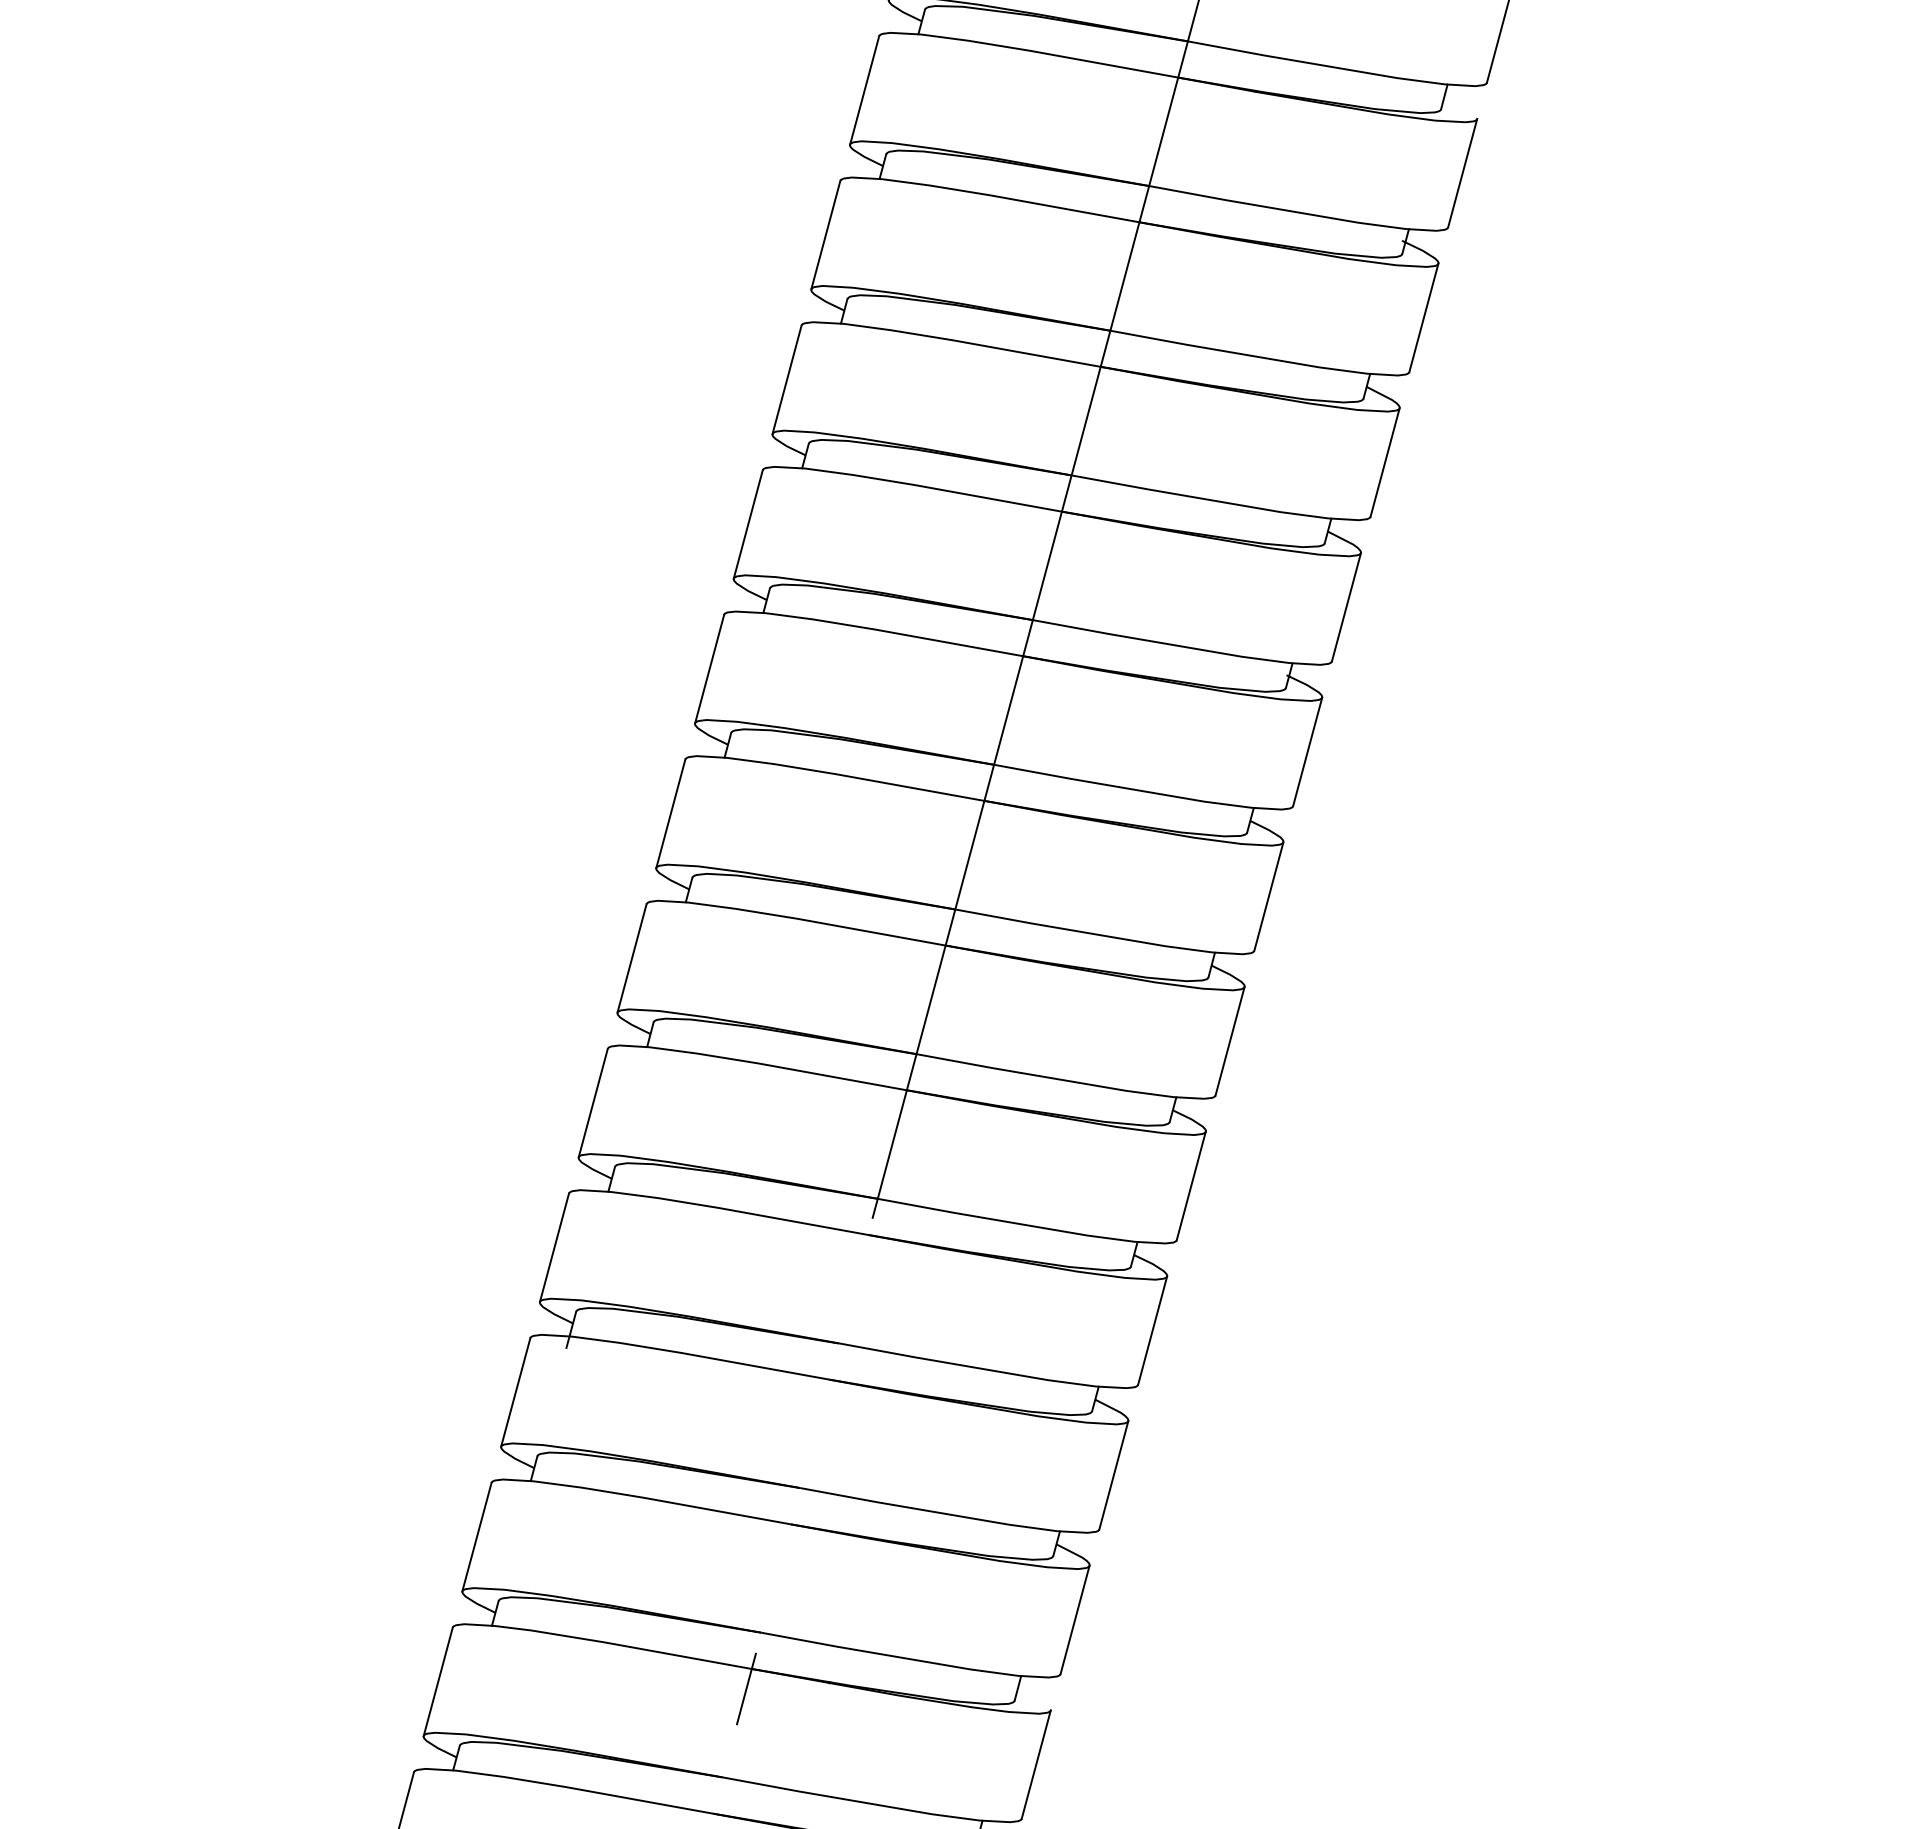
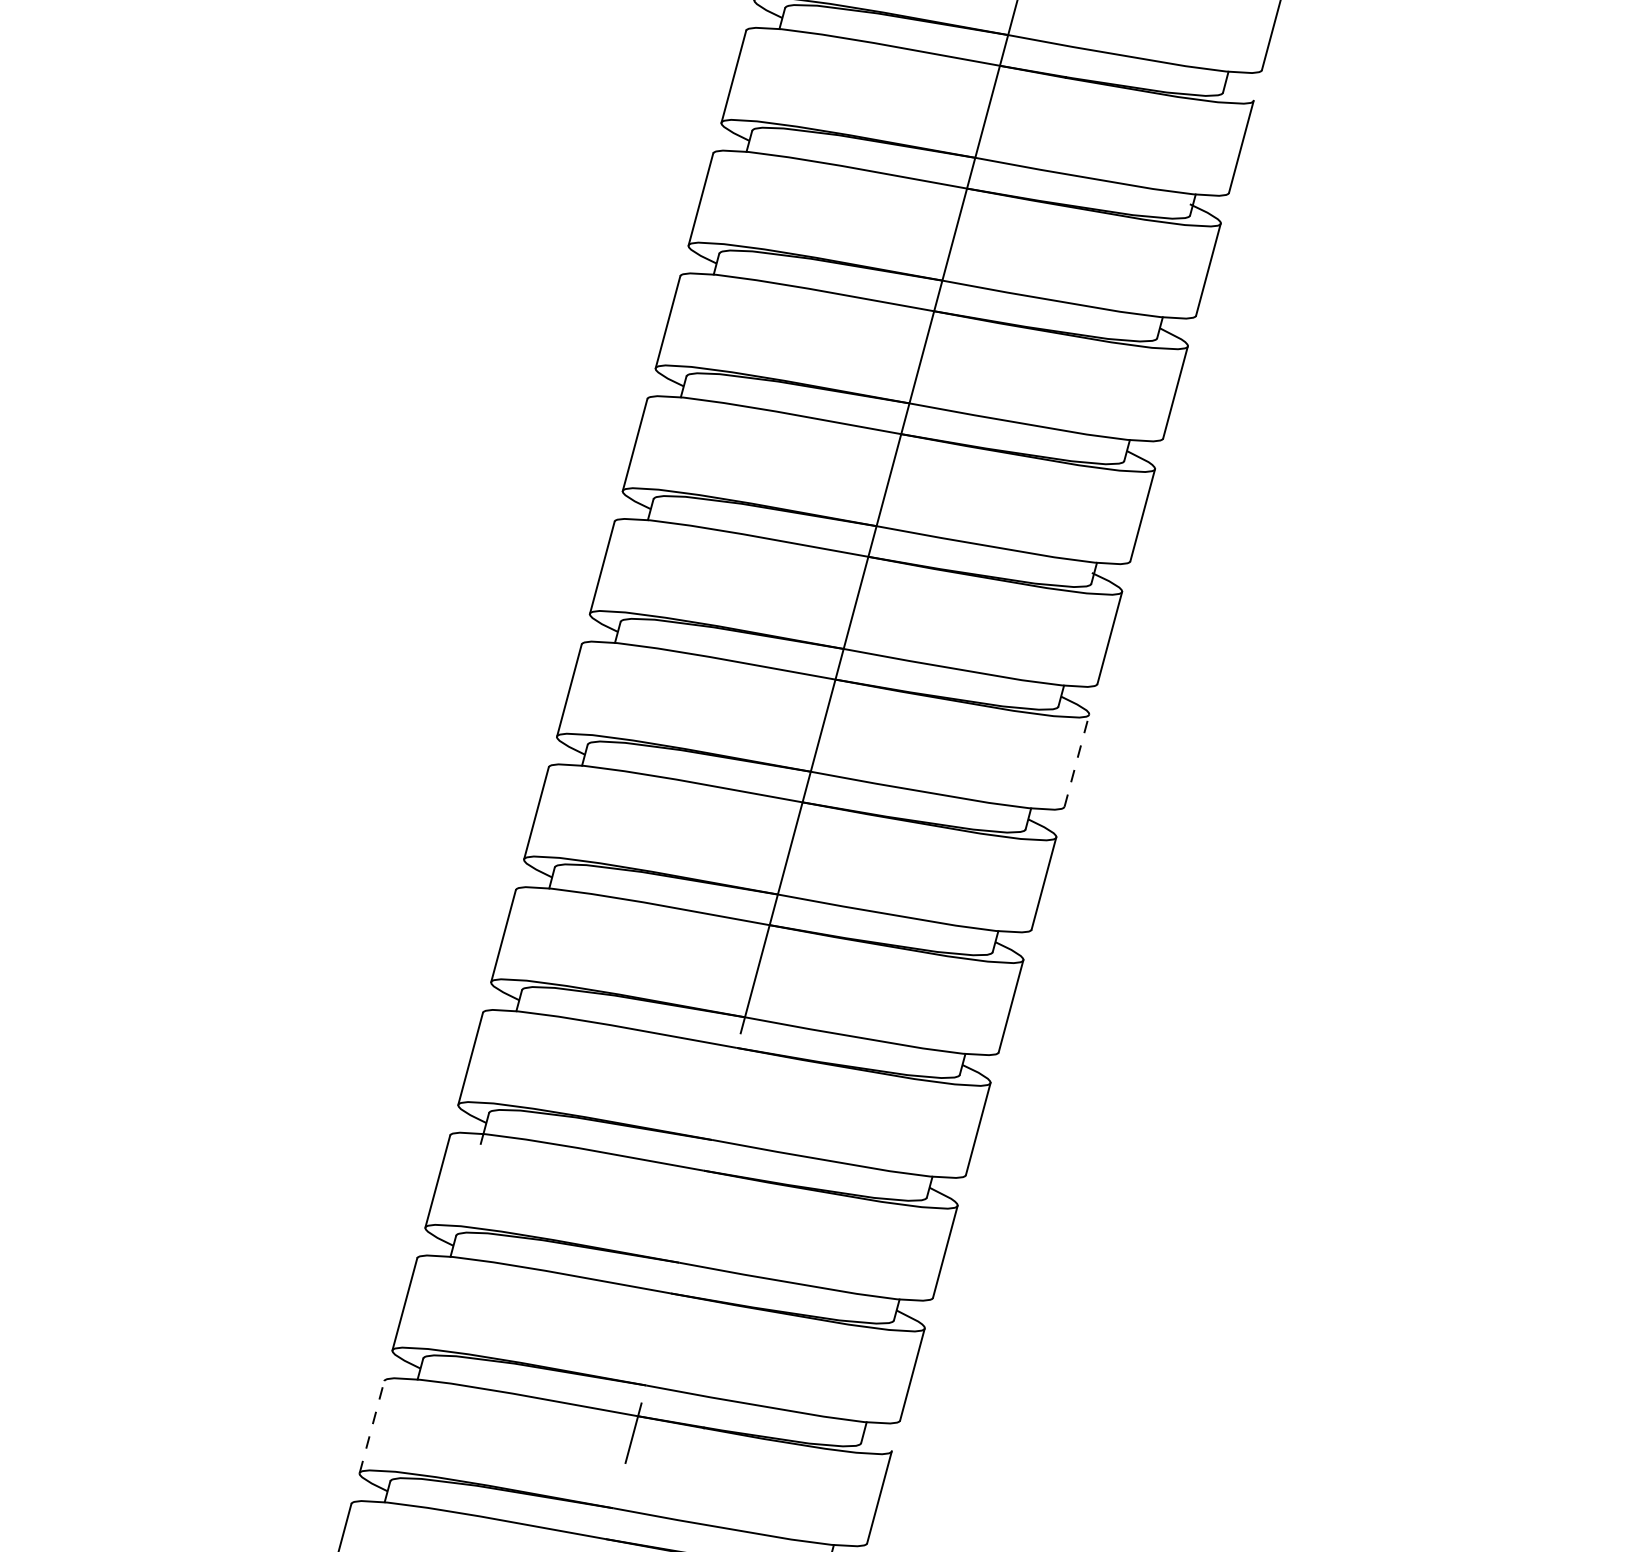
line: (1269, 896) -> (1077, 760), solid -> dashed
line: (438, 1681) -> (372, 1426), solid -> dashed

